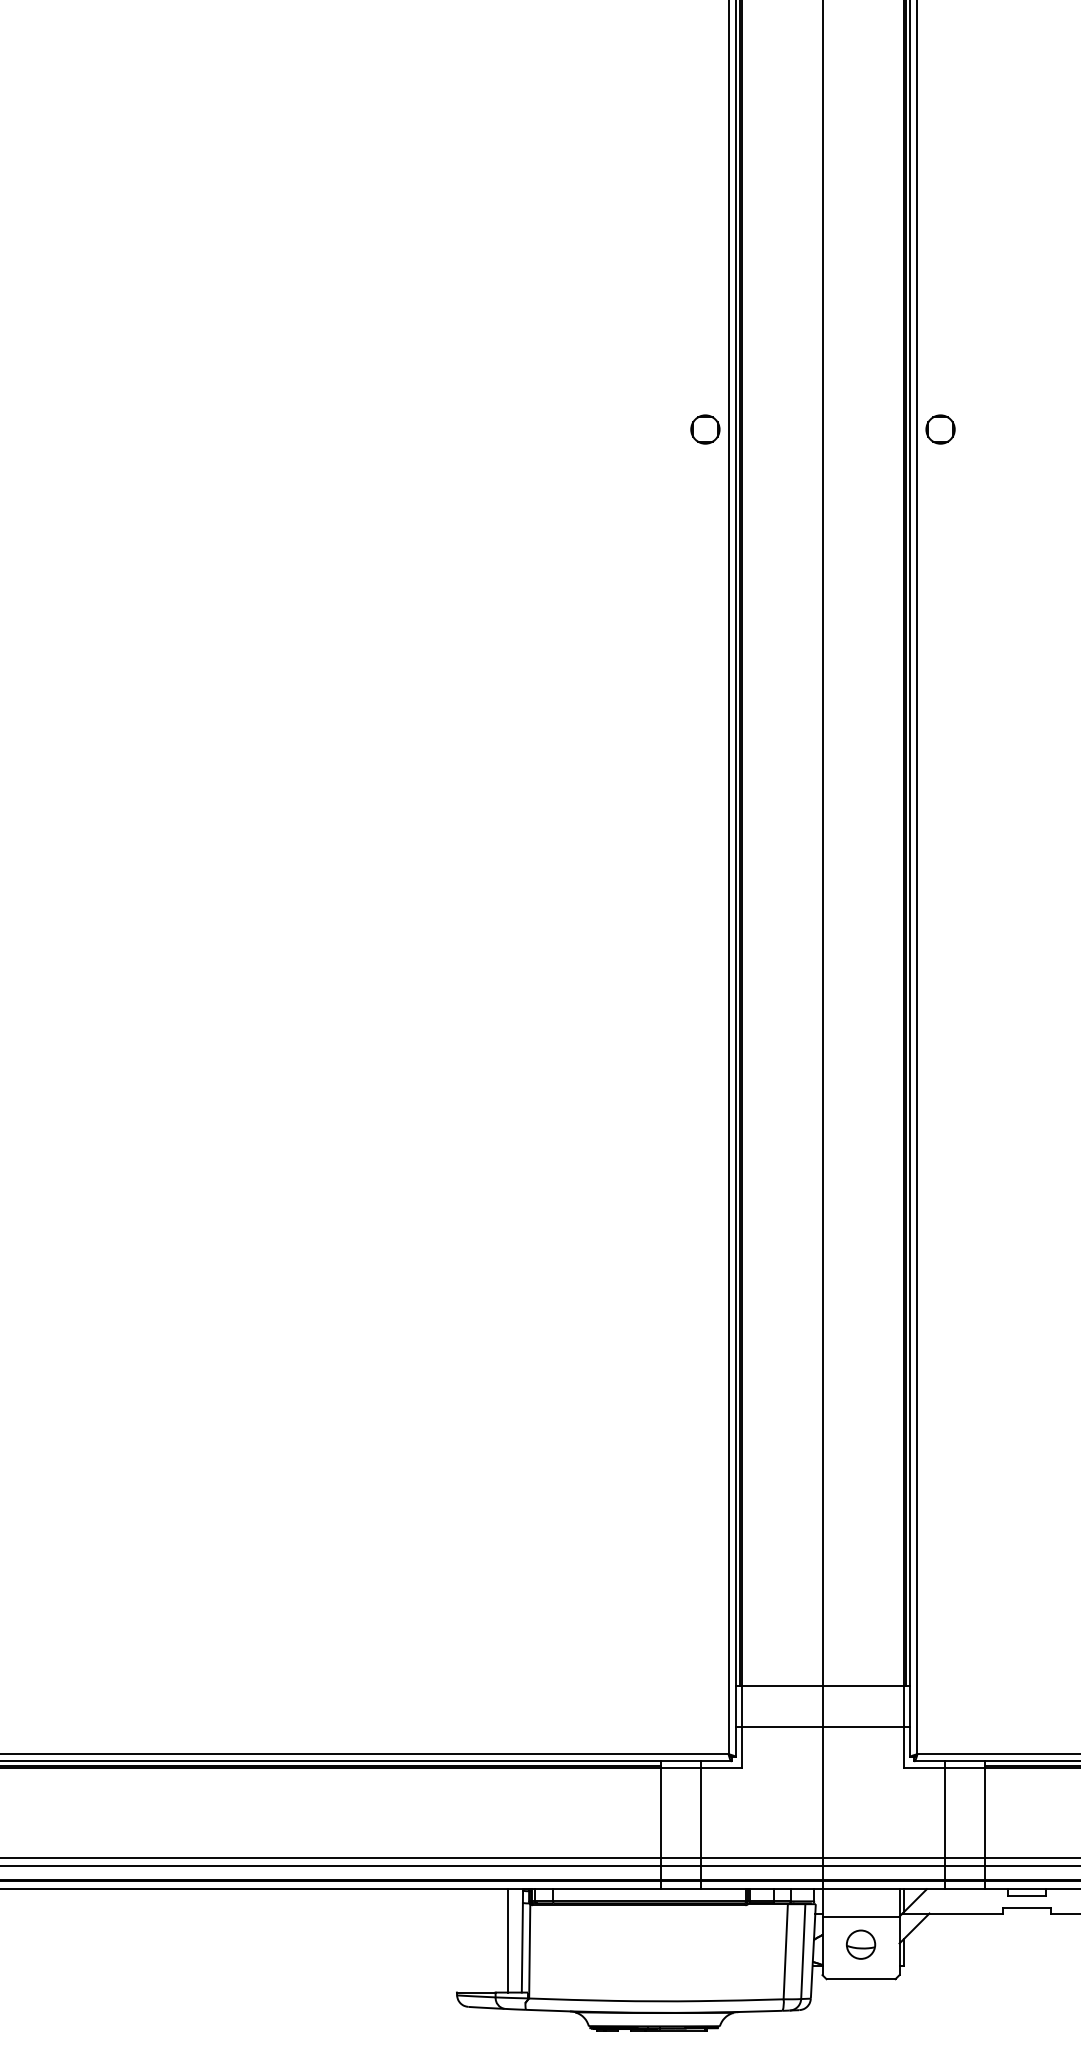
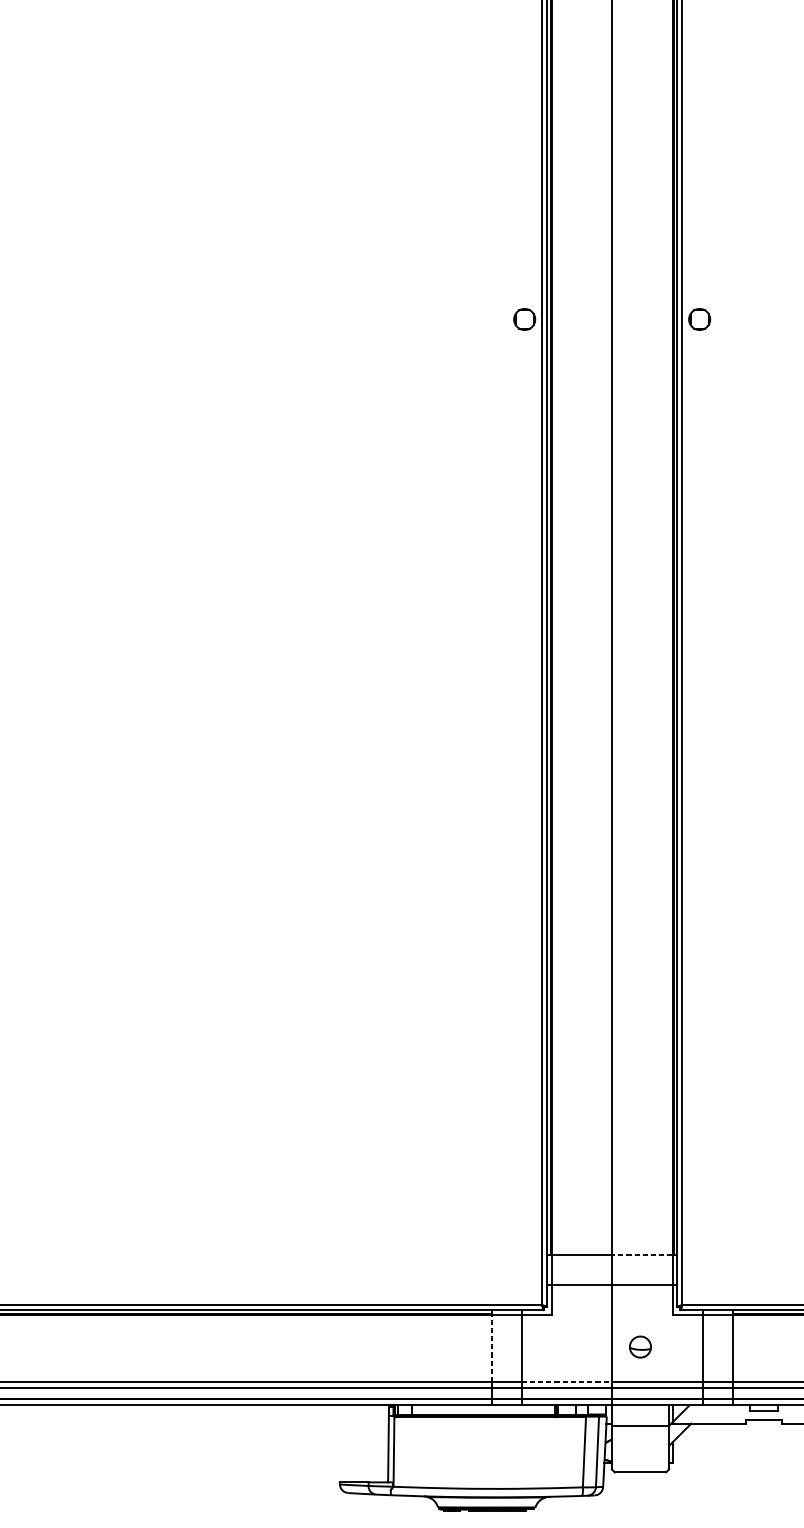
line: (863, 1686) -> (642, 1254), solid -> dashed
line: (660, 1812) -> (491, 1348), solid -> dashed
line: (762, 1857) -> (567, 1381), solid -> dashed
line: (508, 1940) -> (378, 1443), removed
part: (861, 1944) -> (640, 1346), moved

